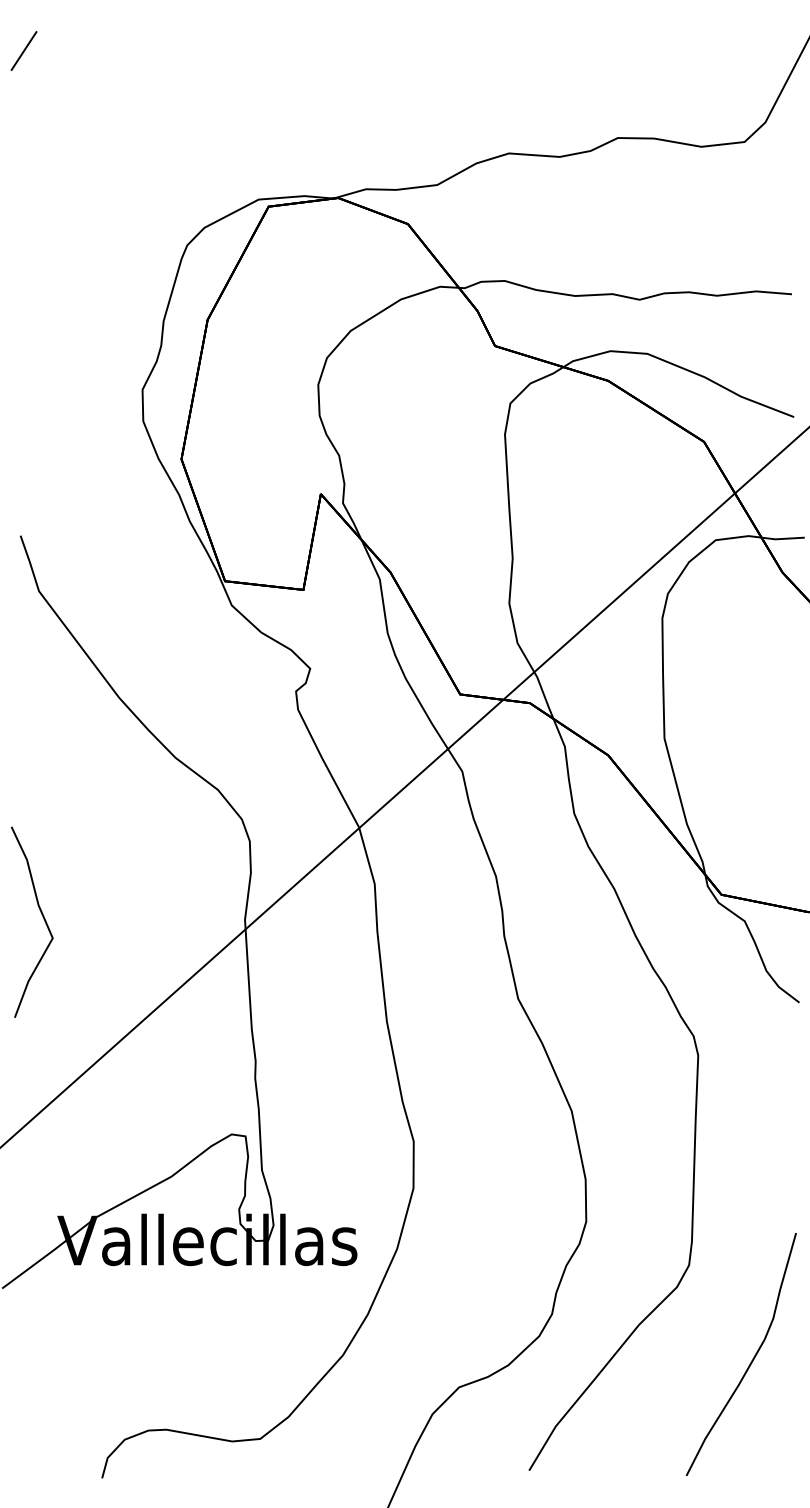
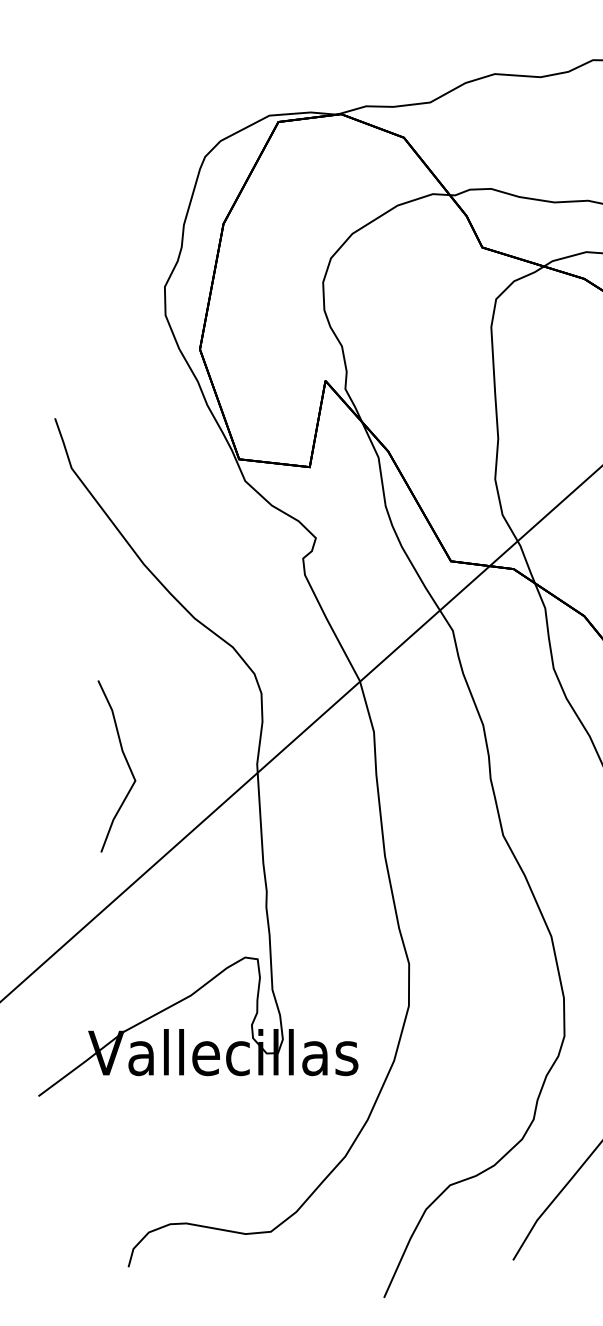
curve: (42, 917) -> (126, 762), moved

